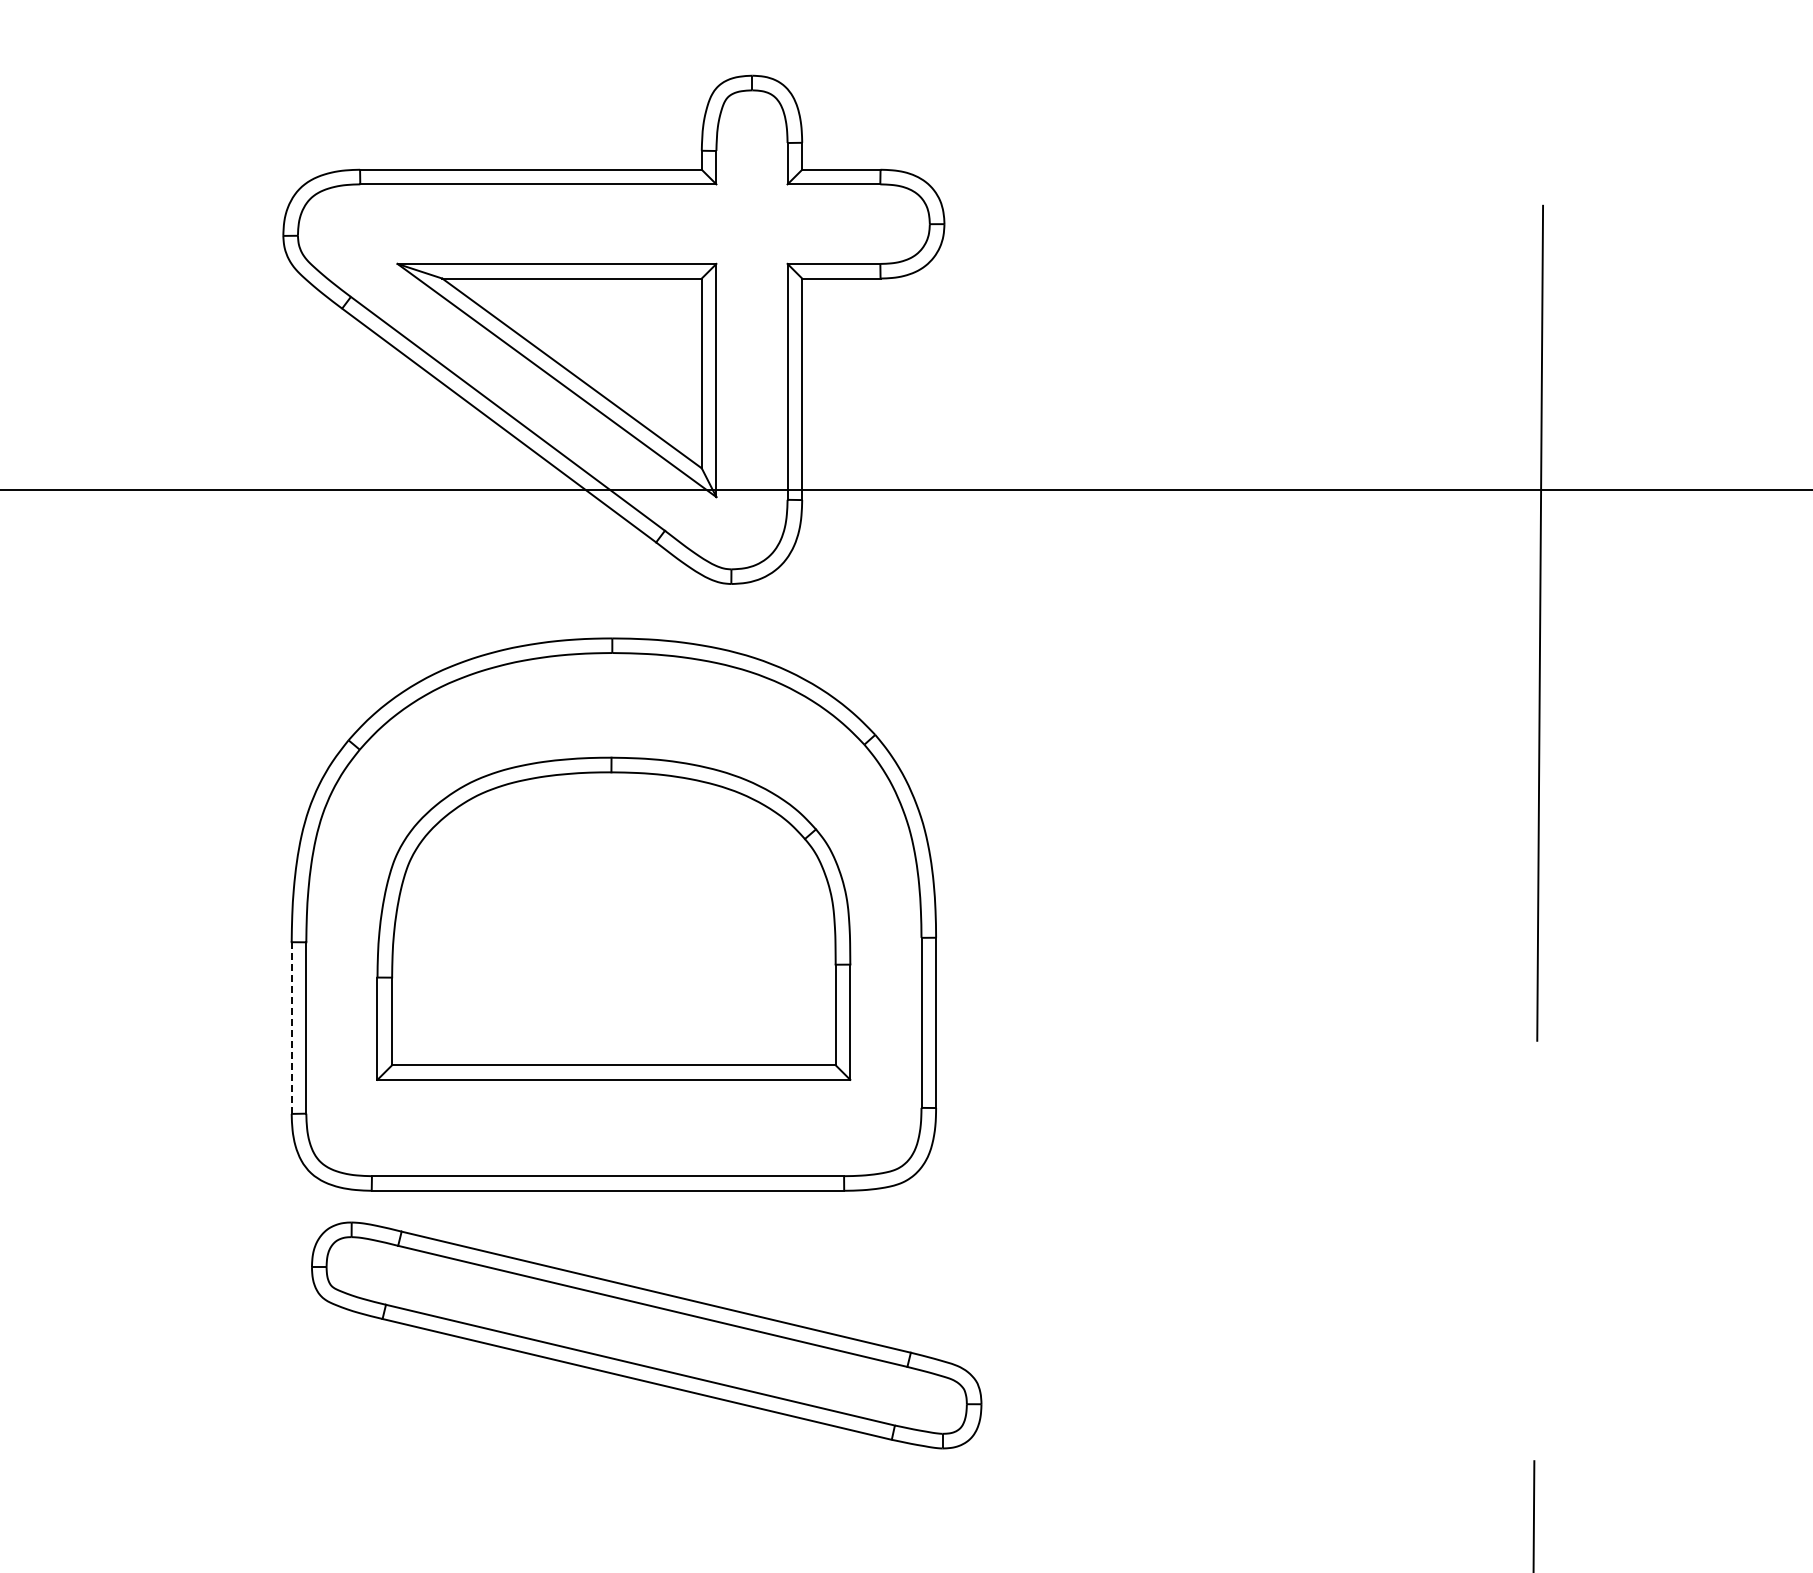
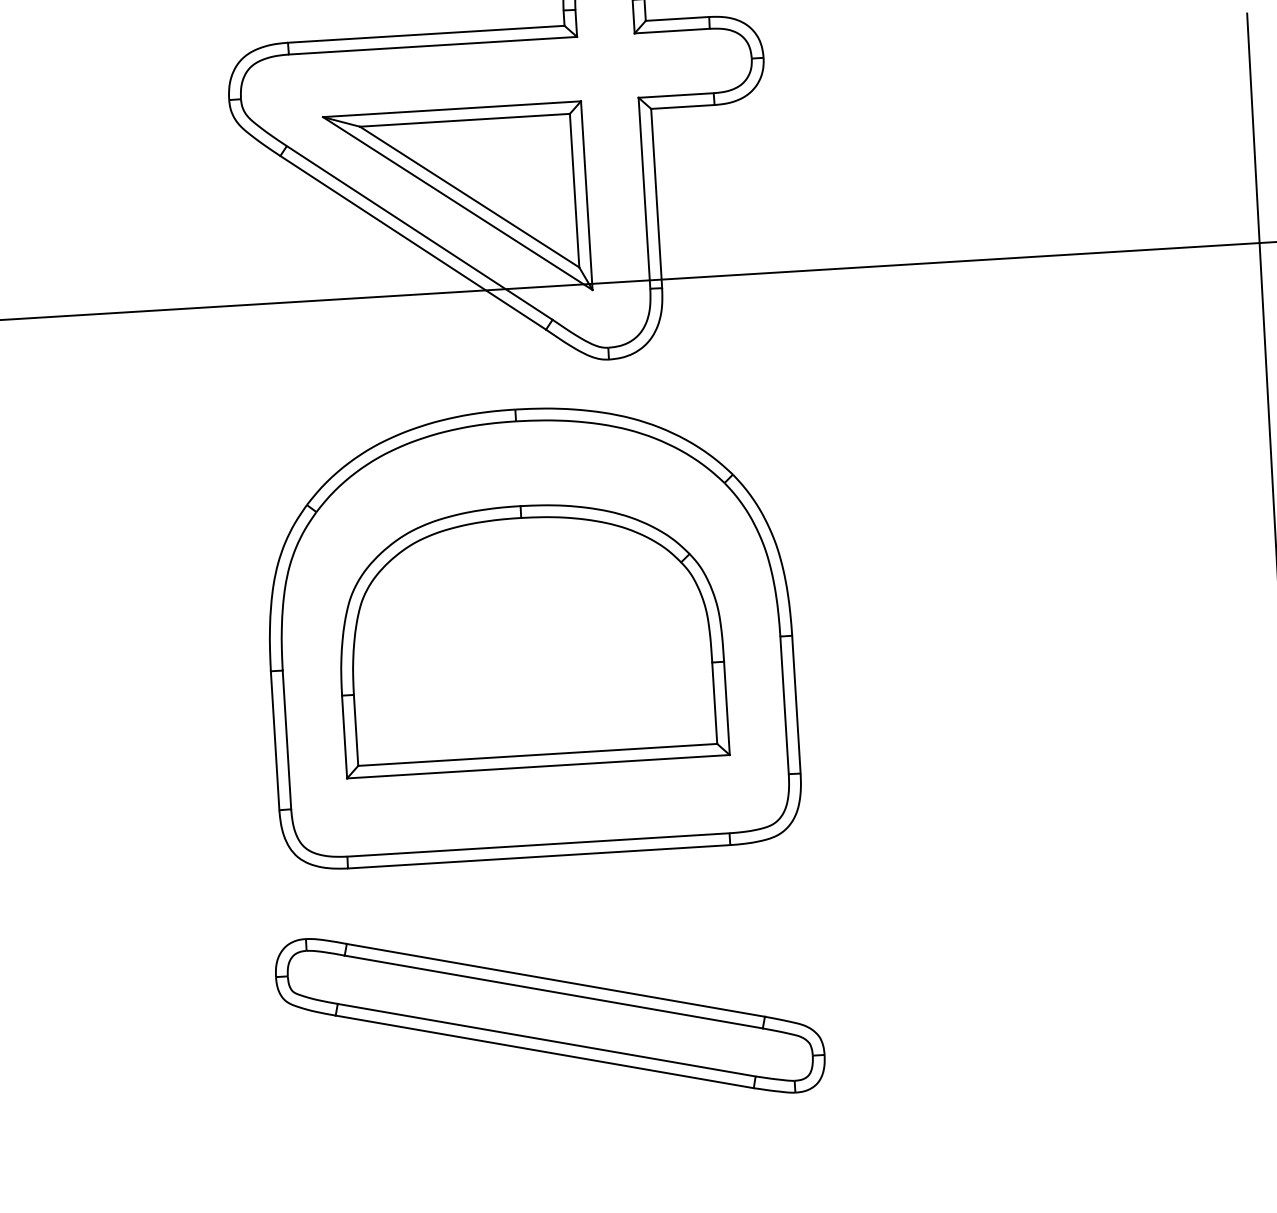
line: (291, 1028) -> (275, 741), dashed -> solid
part: (646, 1335) -> (550, 1015), moved

